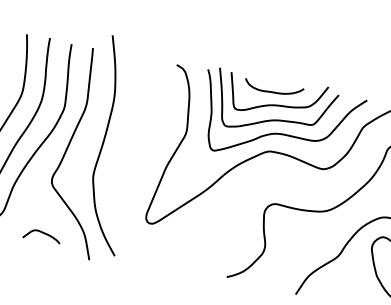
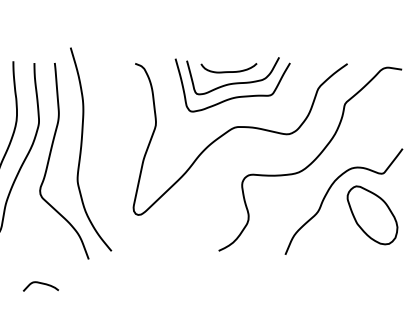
curve: (277, 132) -> (240, 108), removed
curve: (43, 234) -> (41, 284), moved

